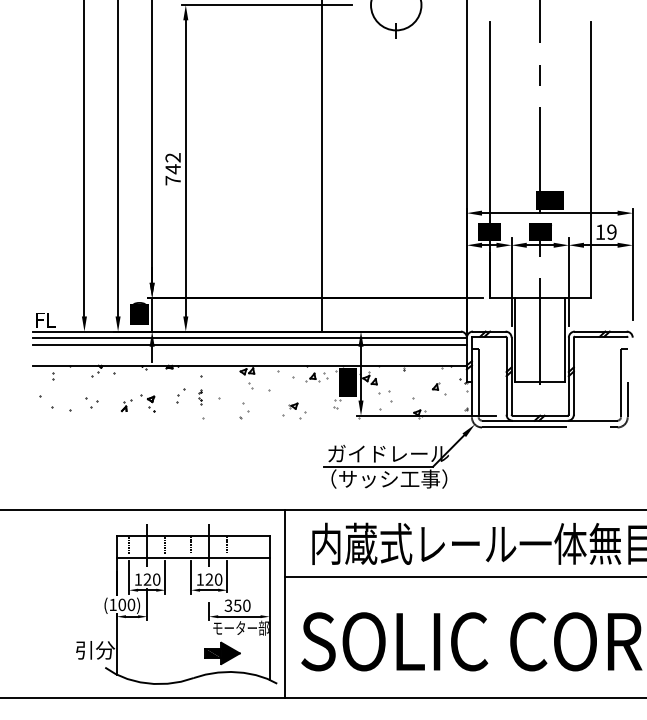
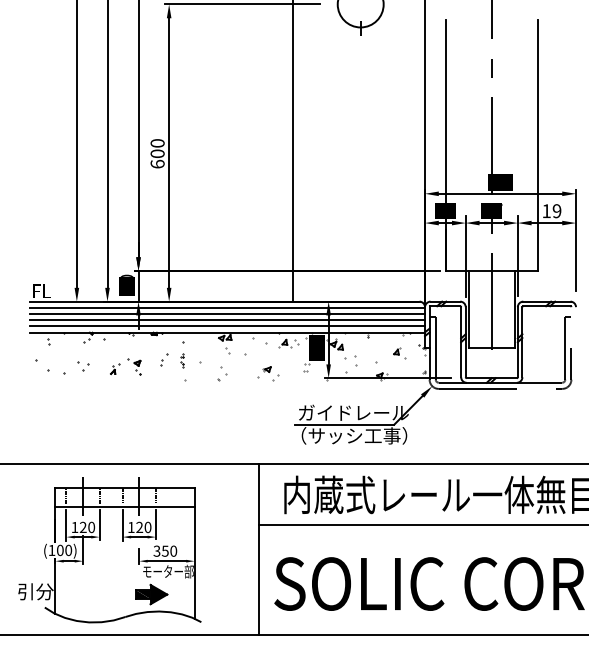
text: (173, 168) -> (157, 153), 742 -> 600
line: (249, 352) -> (227, 320), added
line: (249, 358) -> (227, 326), added
part: (166, 593) -> (100, 540), moved

